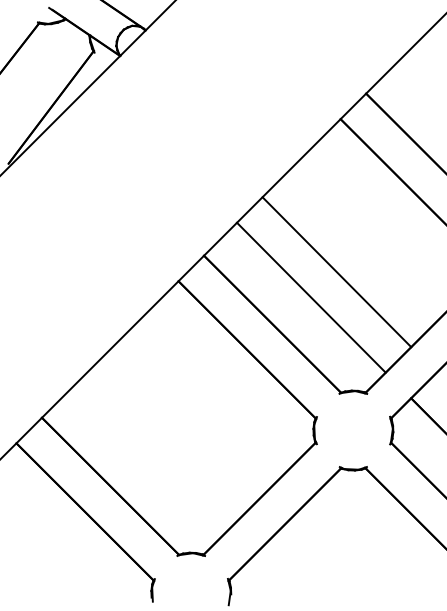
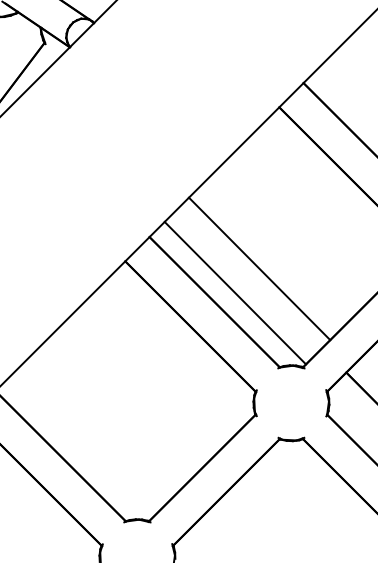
line: (336, 272) -> (259, 269), moved
line: (311, 297) -> (235, 292), moved

